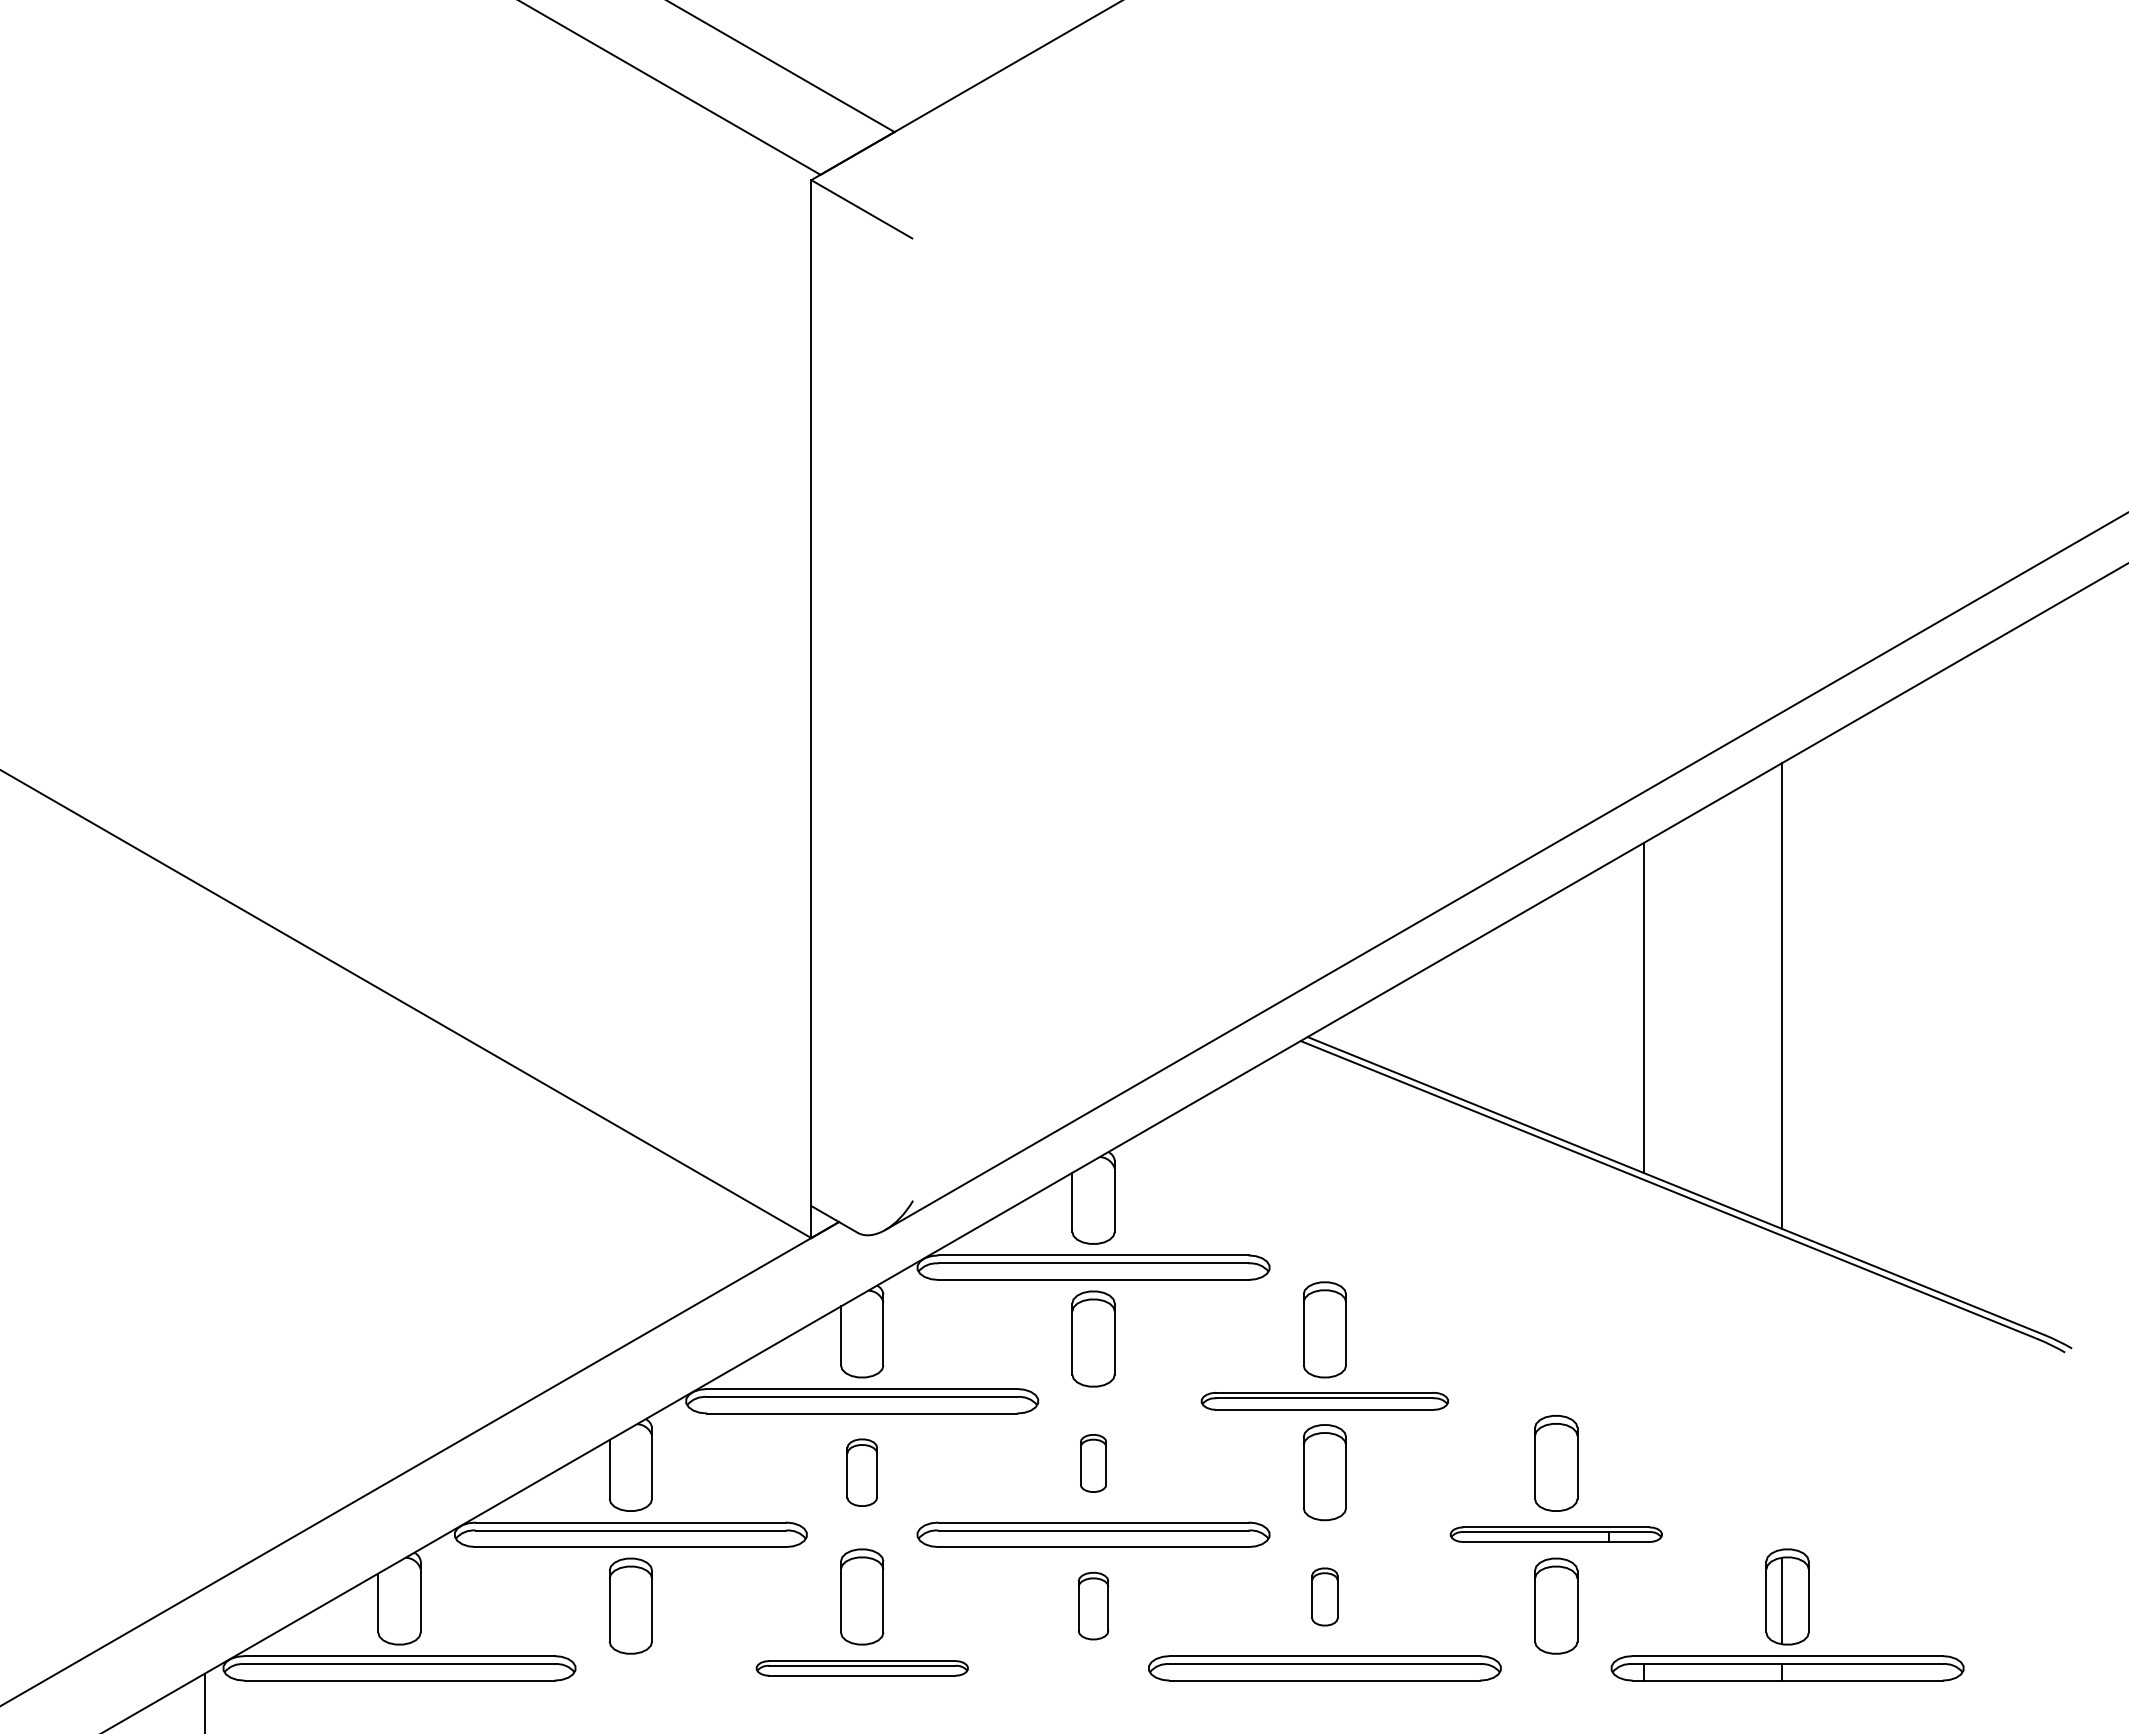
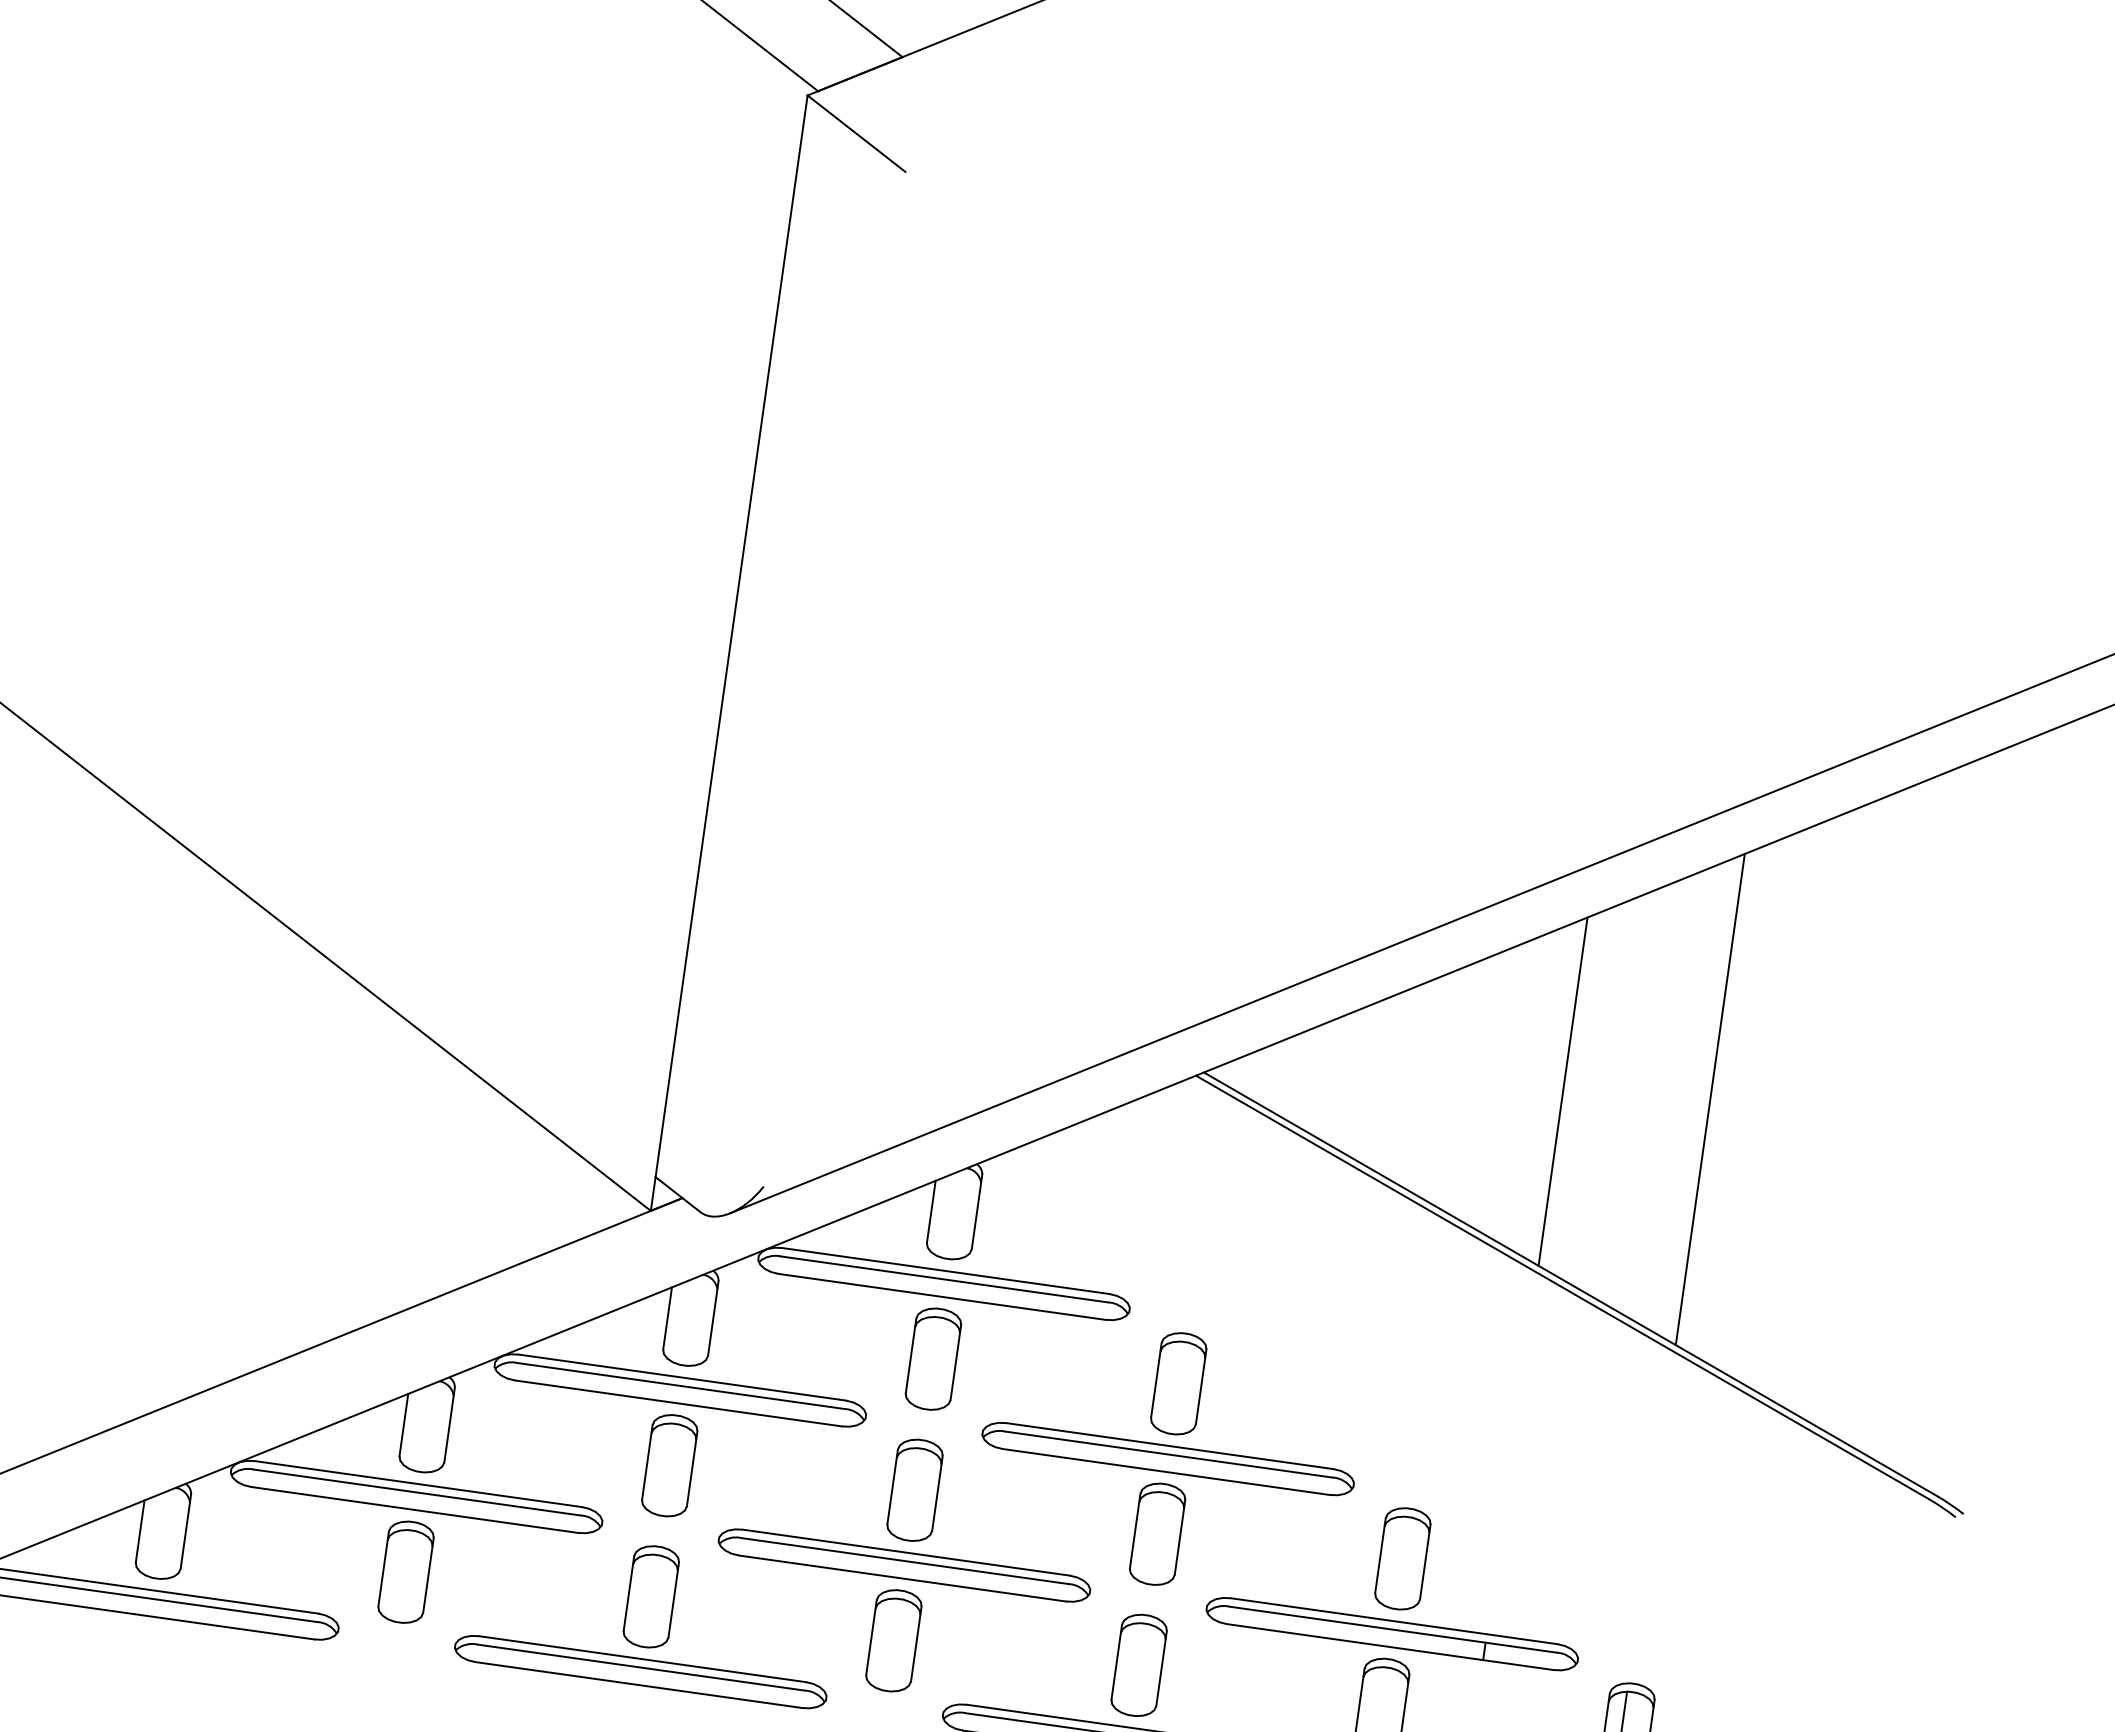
part: (1324, 1401) -> (1167, 1459), size x1.43
part: (1093, 1463) -> (914, 1490), size x1.67
part: (862, 1472) -> (670, 1465), size x1.43
part: (1556, 1534) -> (1392, 1633), size x1.67
part: (1324, 1596) -> (1138, 1664), size x1.67
part: (1093, 1605) -> (893, 1640), size x1.43
part: (862, 1668) -> (641, 1672), size x1.67

